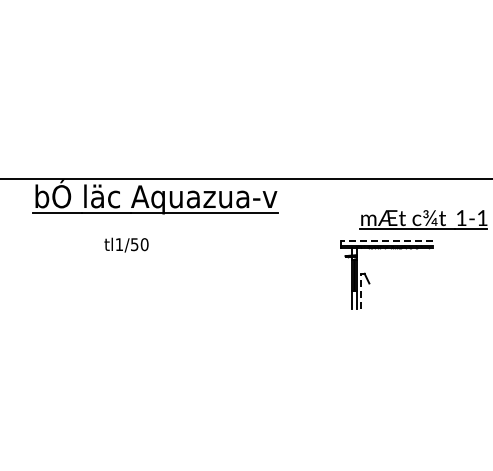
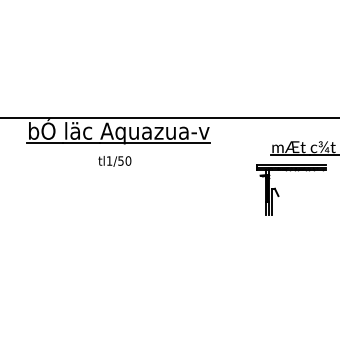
line: (386, 241) -> (291, 164), dashed -> solid
text: (126, 244) -> (114, 160), moved
line: (361, 291) -> (272, 202), dashed -> solid

